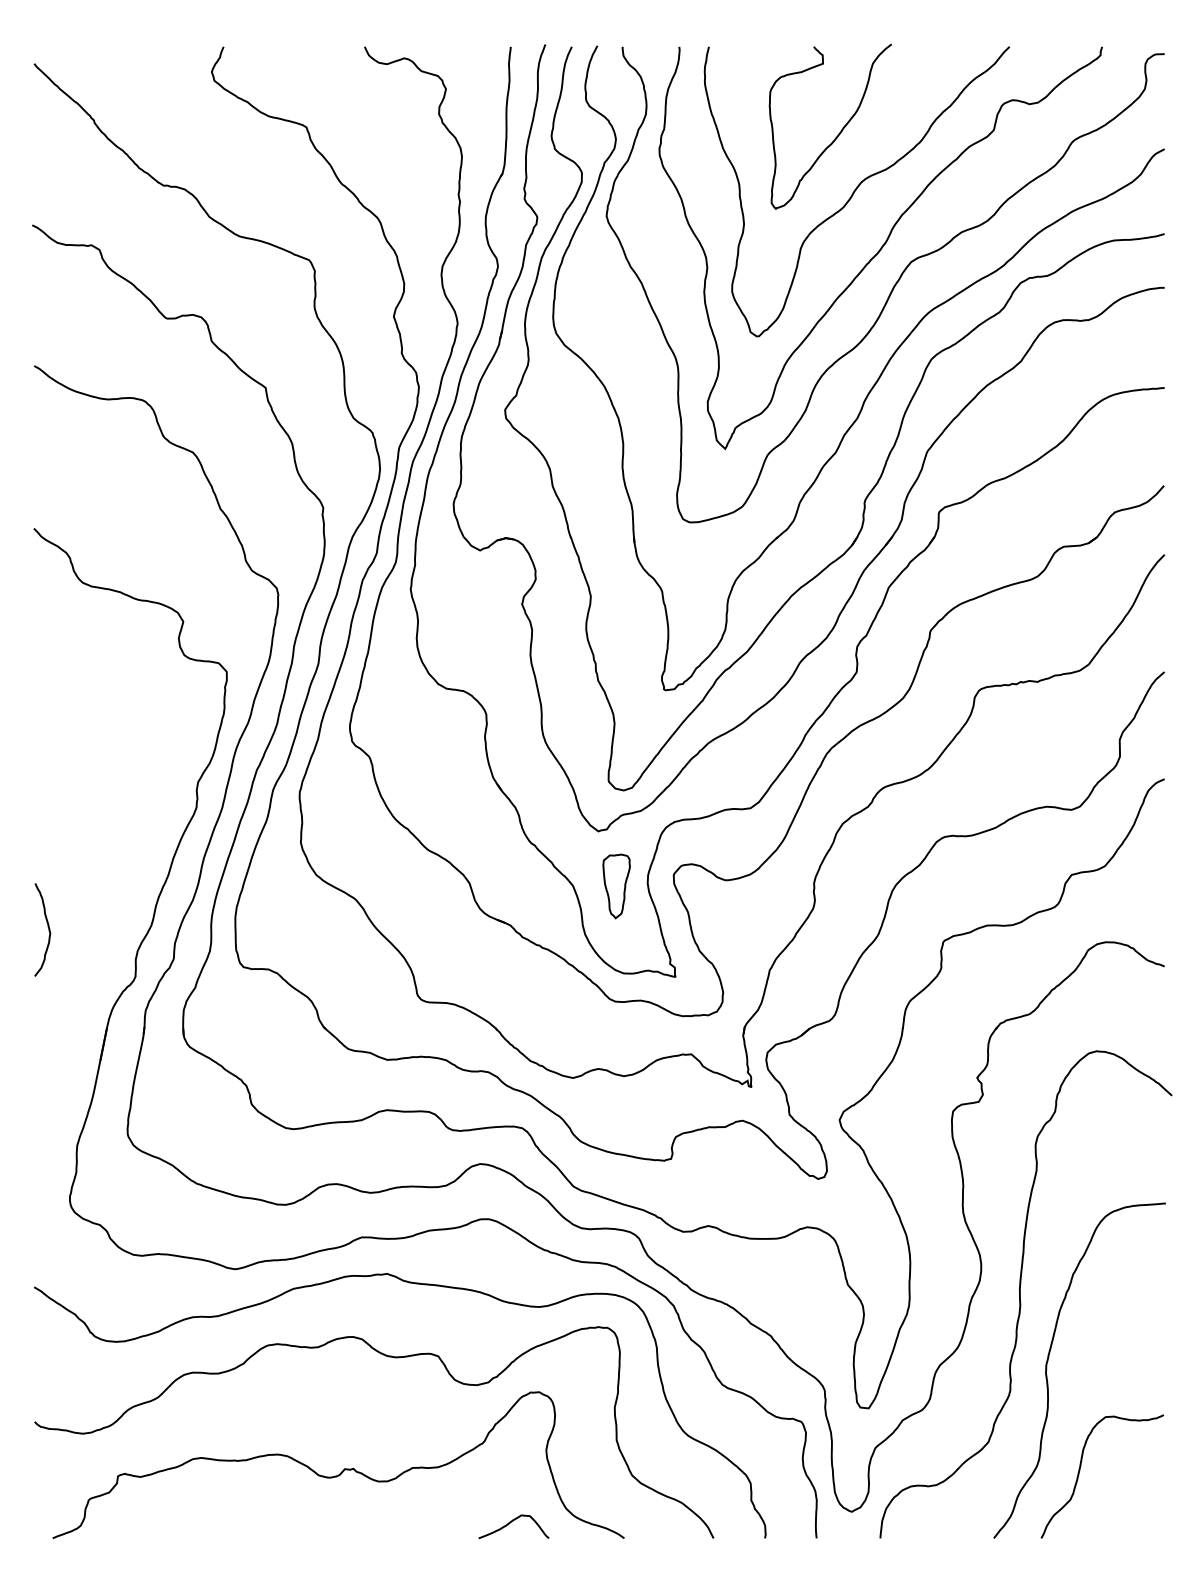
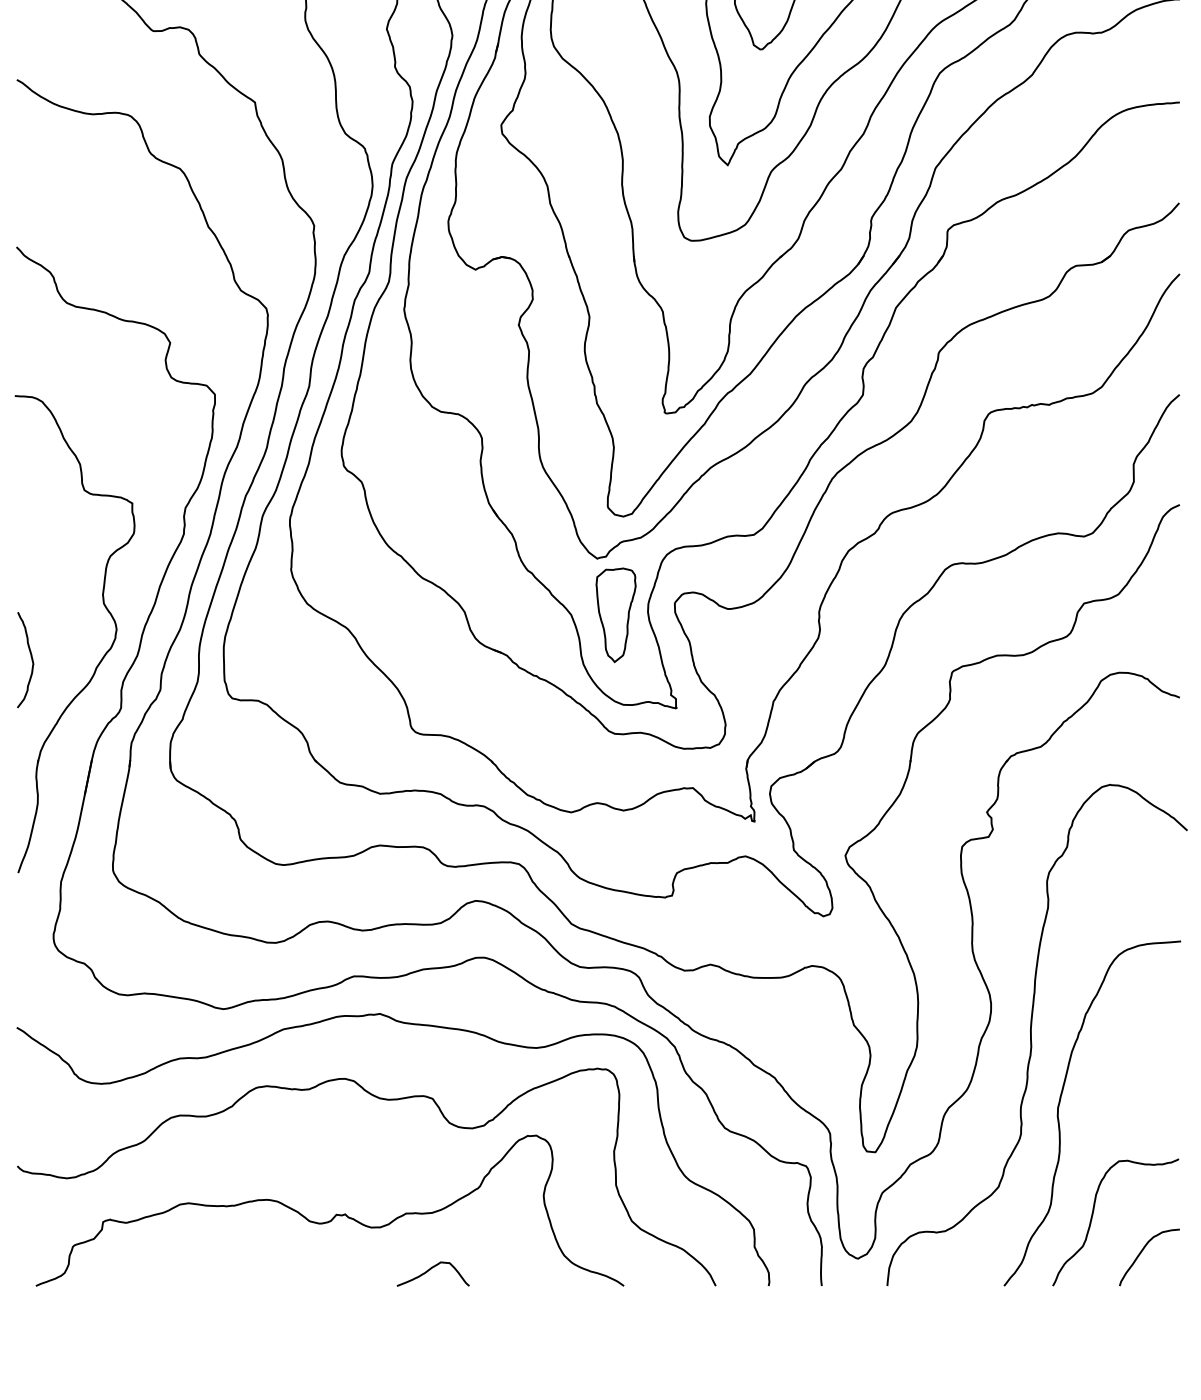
part: (616, 886) -> (615, 615), size x1.43
part: (120, 922) -> (105, 652), added
curve: (1128, 1505) -> (1142, 1252), added
curve: (510, 1523) -> (429, 1270), moved

